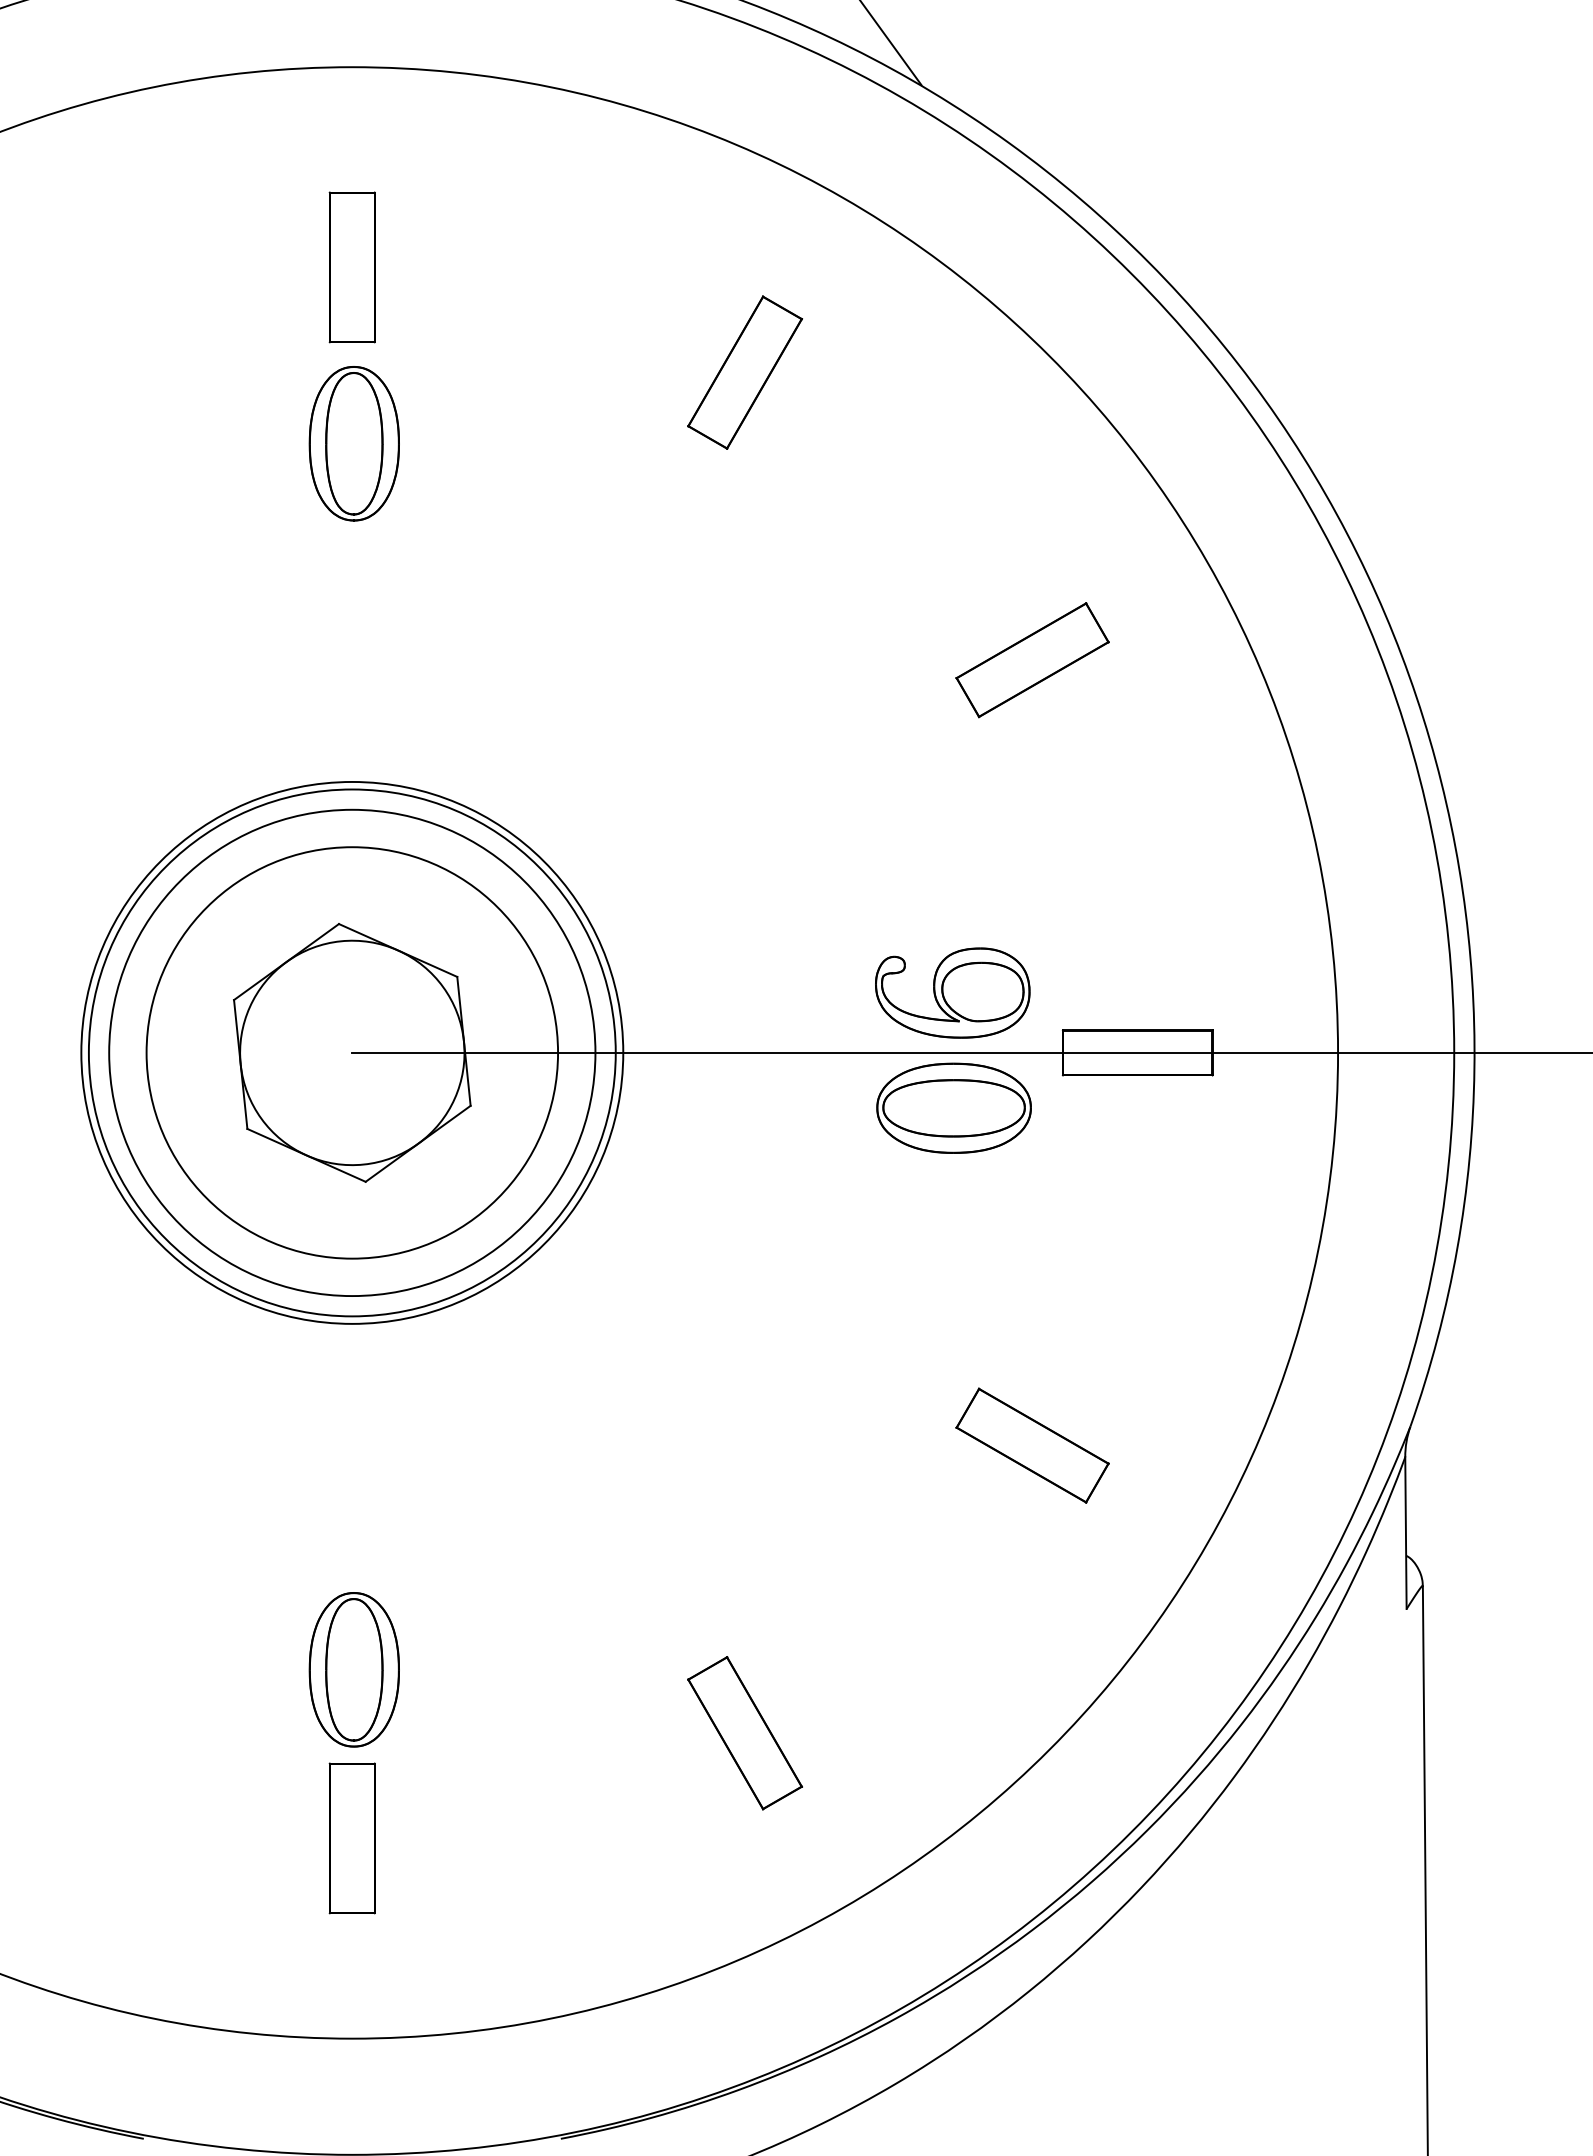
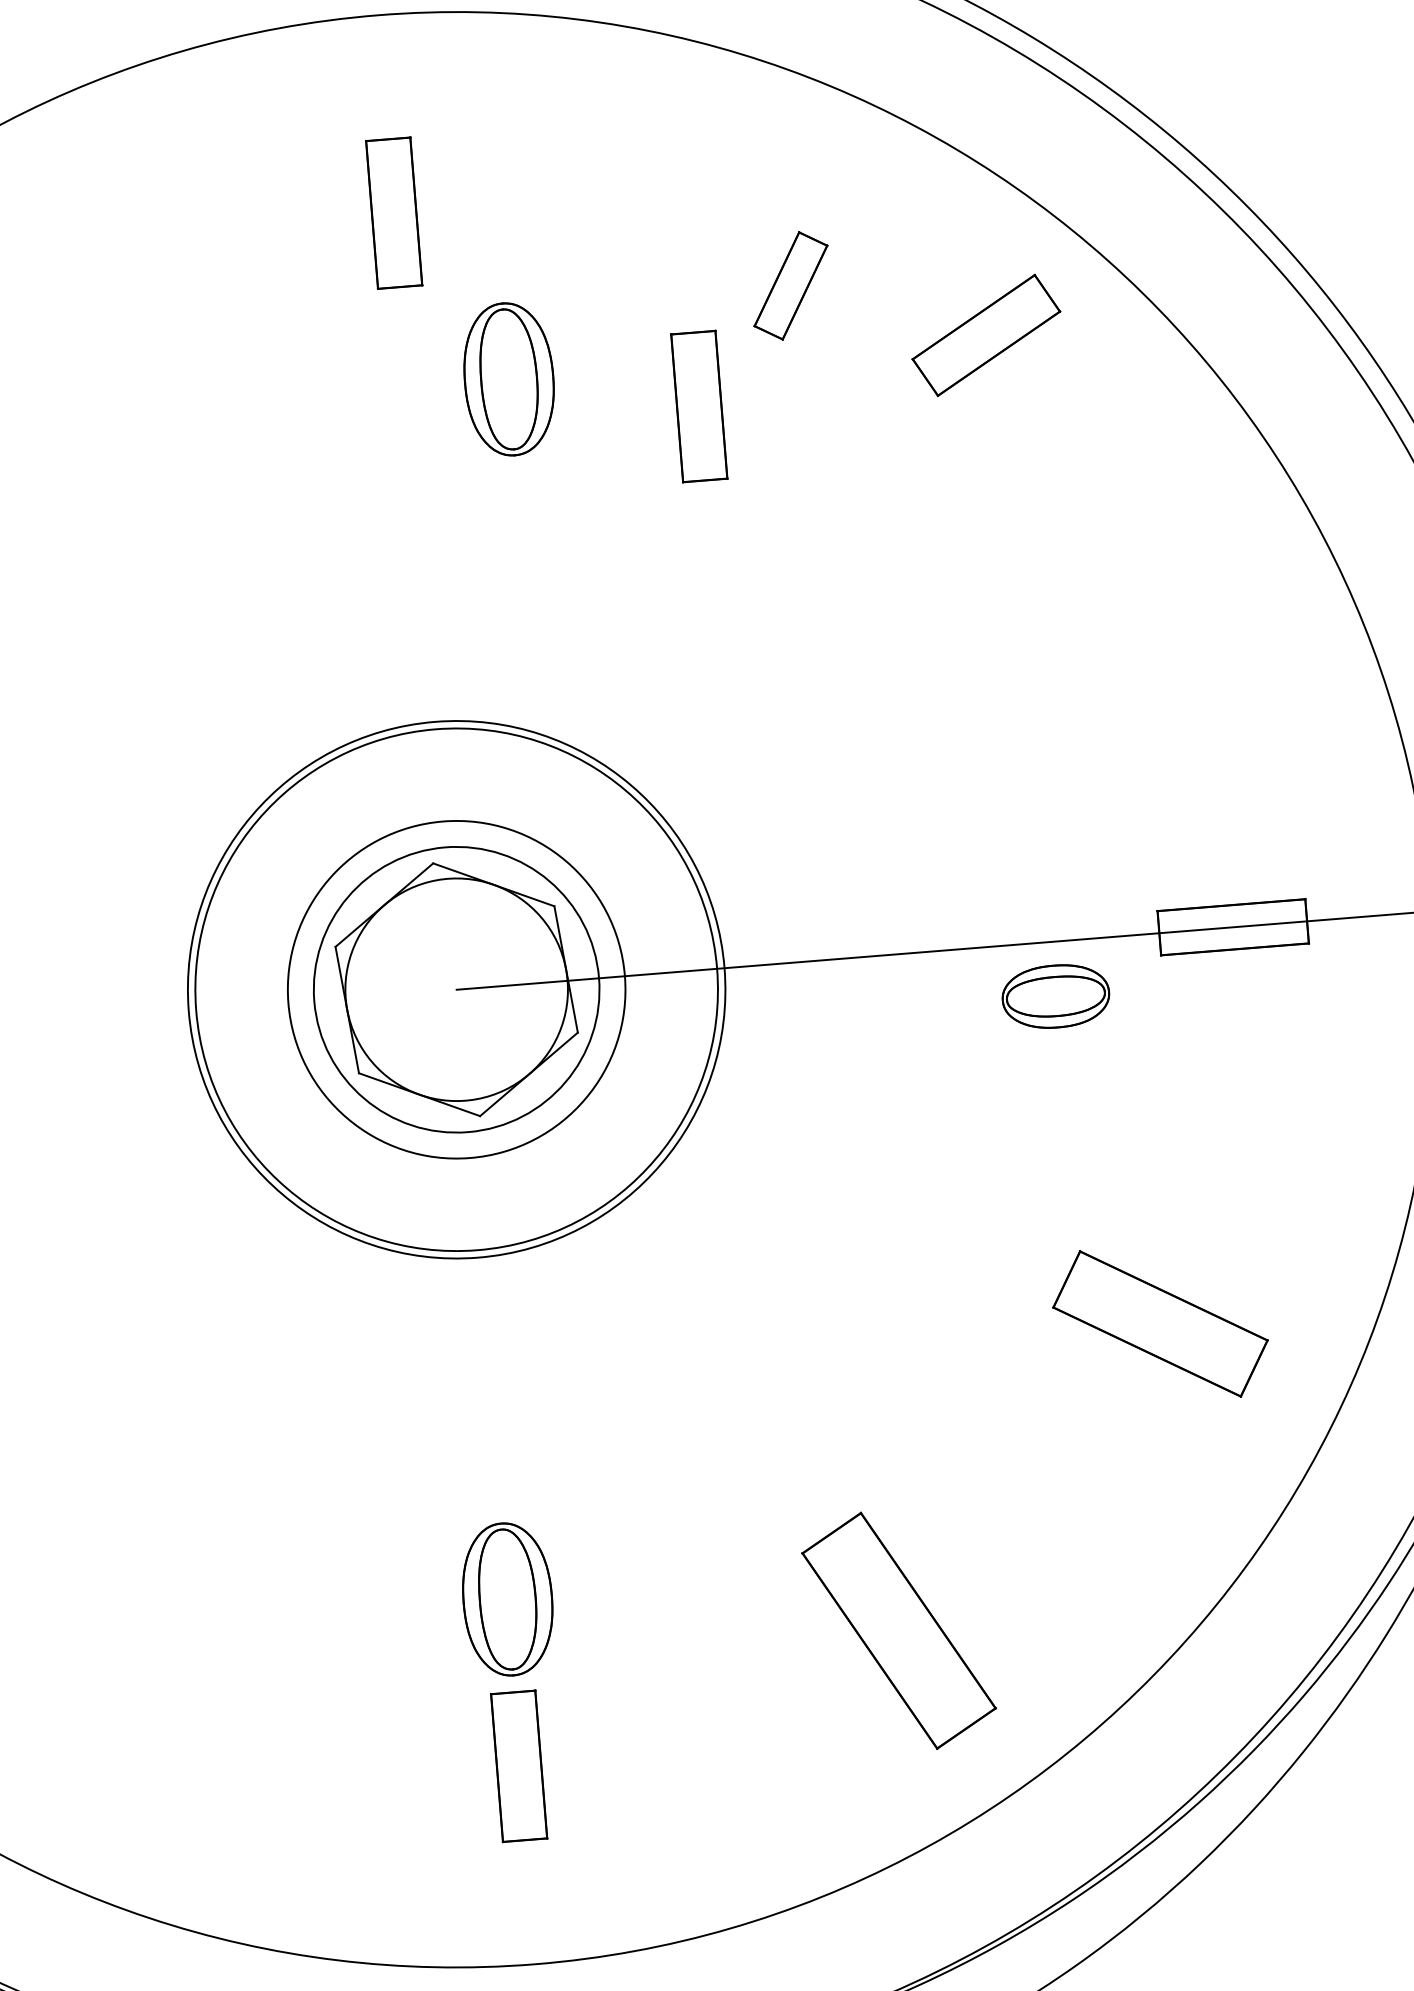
part: (745, 372) -> (791, 285), size x0.7
part: (353, 443) -> (508, 379), moved
part: (642, 486) -> (698, 406), added
part: (1032, 660) -> (986, 335), moved
part: (952, 992) -> (1045, 882), removed
circle: (352, 1052) -> (456, 989), size x0.7
circle: (352, 1052) -> (456, 989), size x0.7
part: (953, 1107) -> (1055, 995), size x0.7
part: (1032, 1445) -> (1160, 1323), size x1.4
part: (744, 1733) -> (898, 1631), size x1.6

